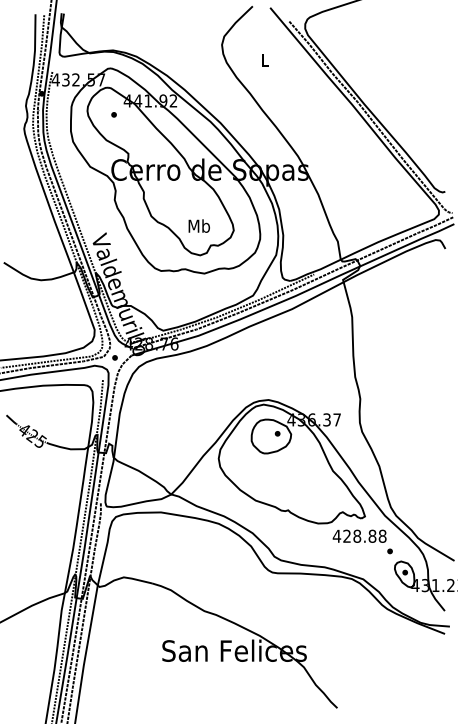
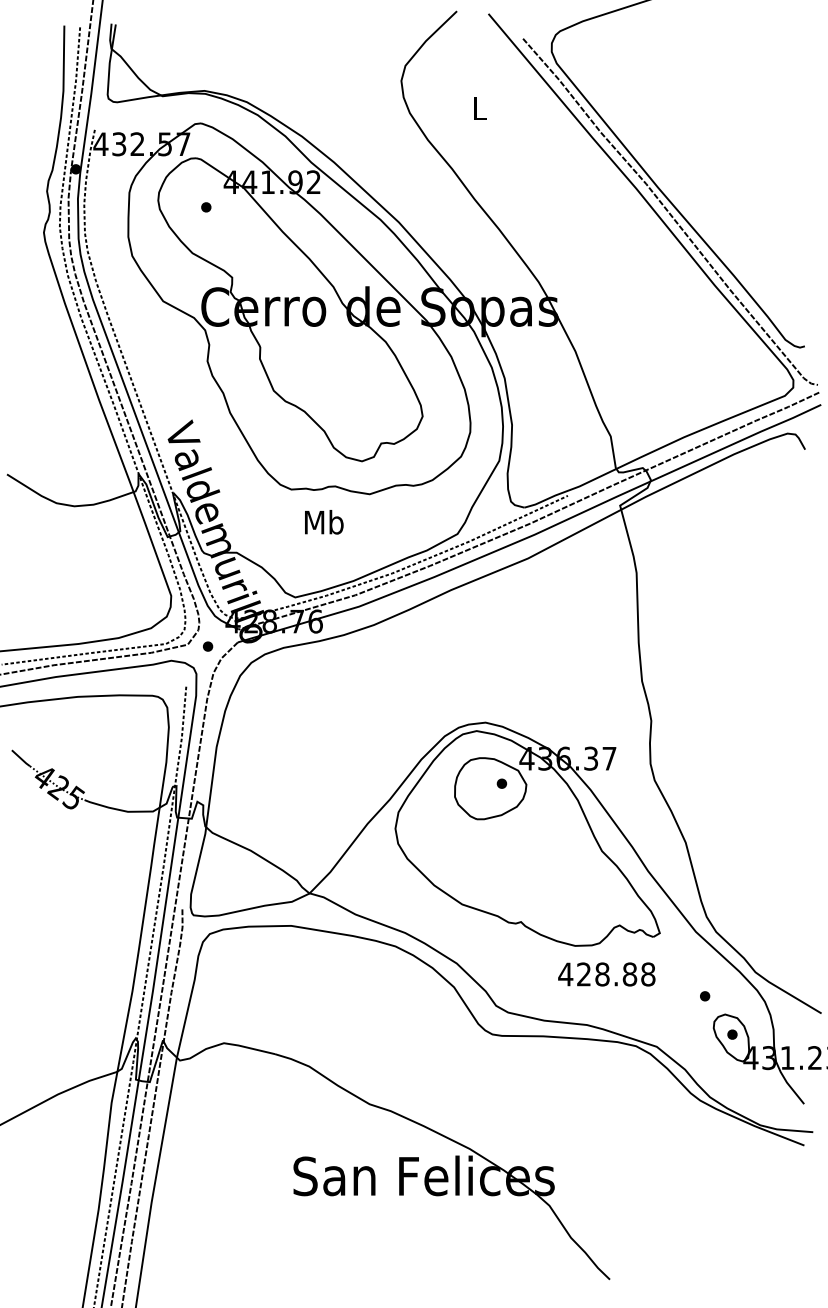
text: (198, 225) -> (322, 521), moved
text: (359, 535) -> (606, 972), moved

